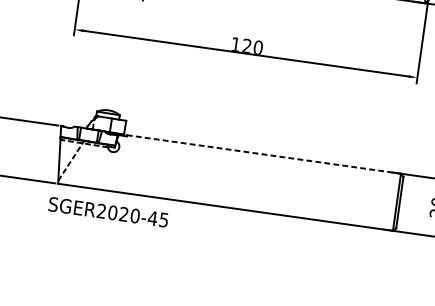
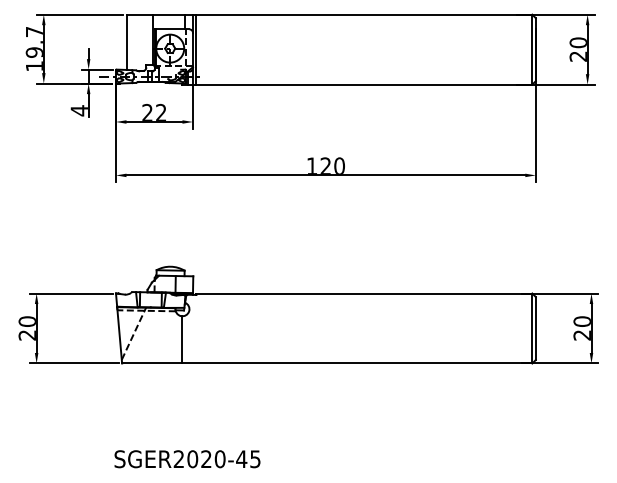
line: (264, 154) -> (364, 293), dashed -> solid
line: (110, 171) -> (182, 339), added
text: (108, 212) -> (187, 459), moved

